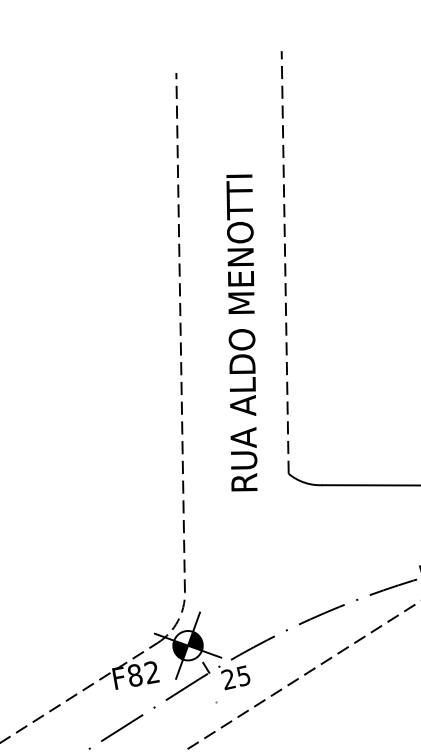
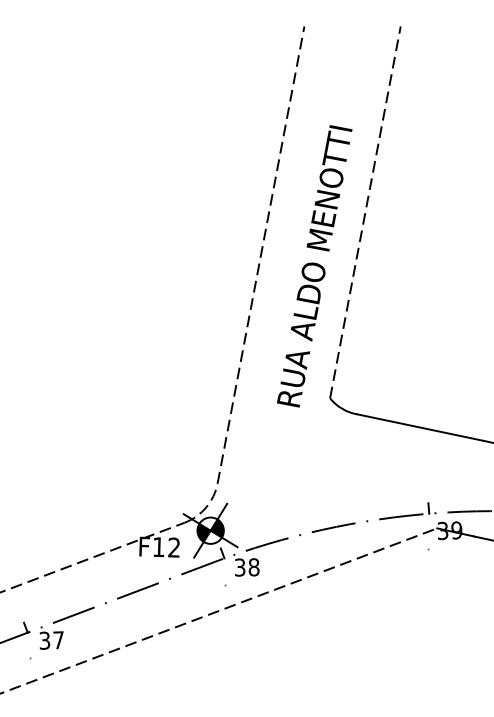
text: (134, 675) -> (158, 547), F82 -> F12
text: (235, 677) -> (246, 567), 25 -> 38

